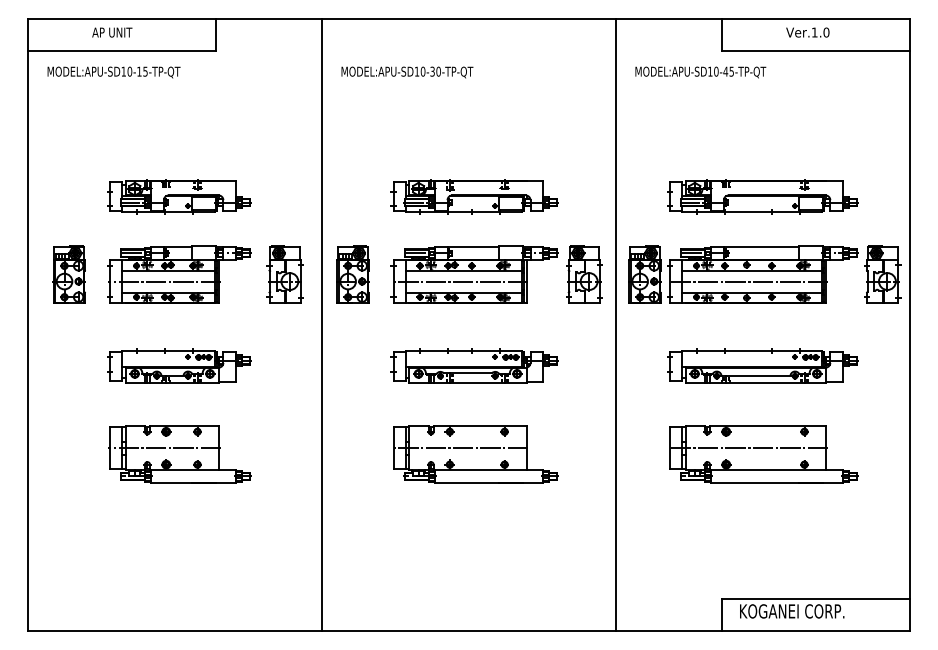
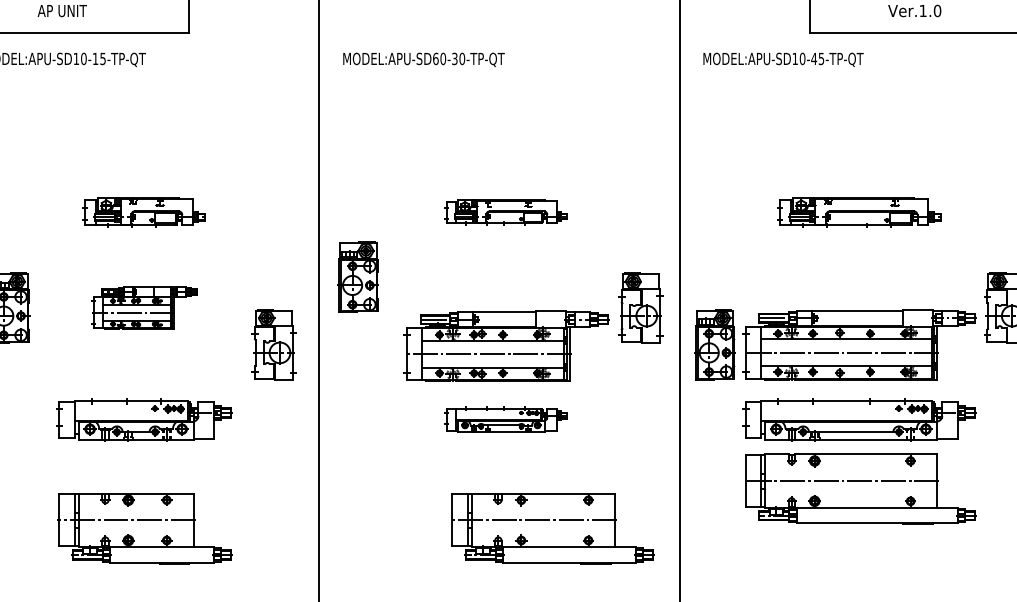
text: (416, 71) -> (435, 58), MODEL:APU-SD10-30-TP-QT -> MODEL:APU-SD60-30-TP-QT
part: (179, 196) -> (144, 211), size x0.7
part: (474, 196) -> (506, 211), size x0.6
part: (762, 196) -> (859, 211), size x0.7
part: (179, 274) -> (144, 307), size x0.6
part: (284, 274) -> (273, 344), moved
part: (352, 274) -> (357, 276), moved
part: (474, 274) -> (506, 345), moved
part: (743, 274) -> (835, 344), moved
part: (474, 365) -> (506, 418), size x0.6
part: (475, 454) -> (552, 528), moved
part: (763, 454) -> (860, 488), moved

